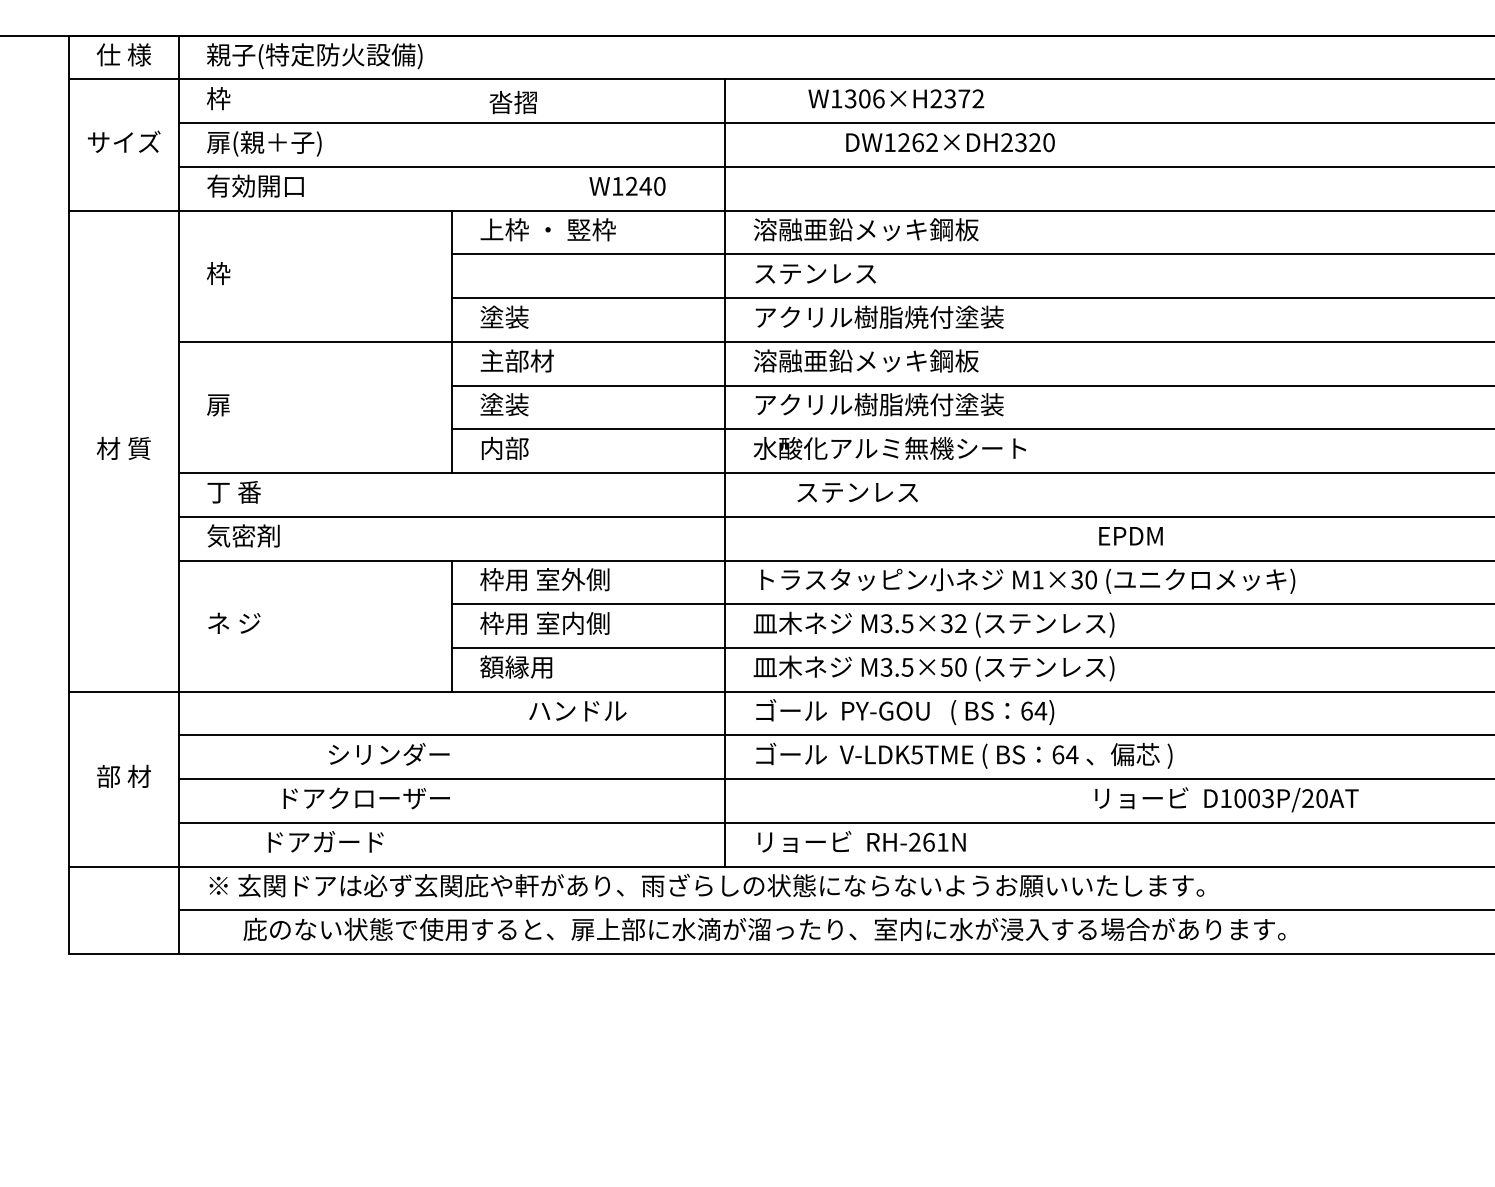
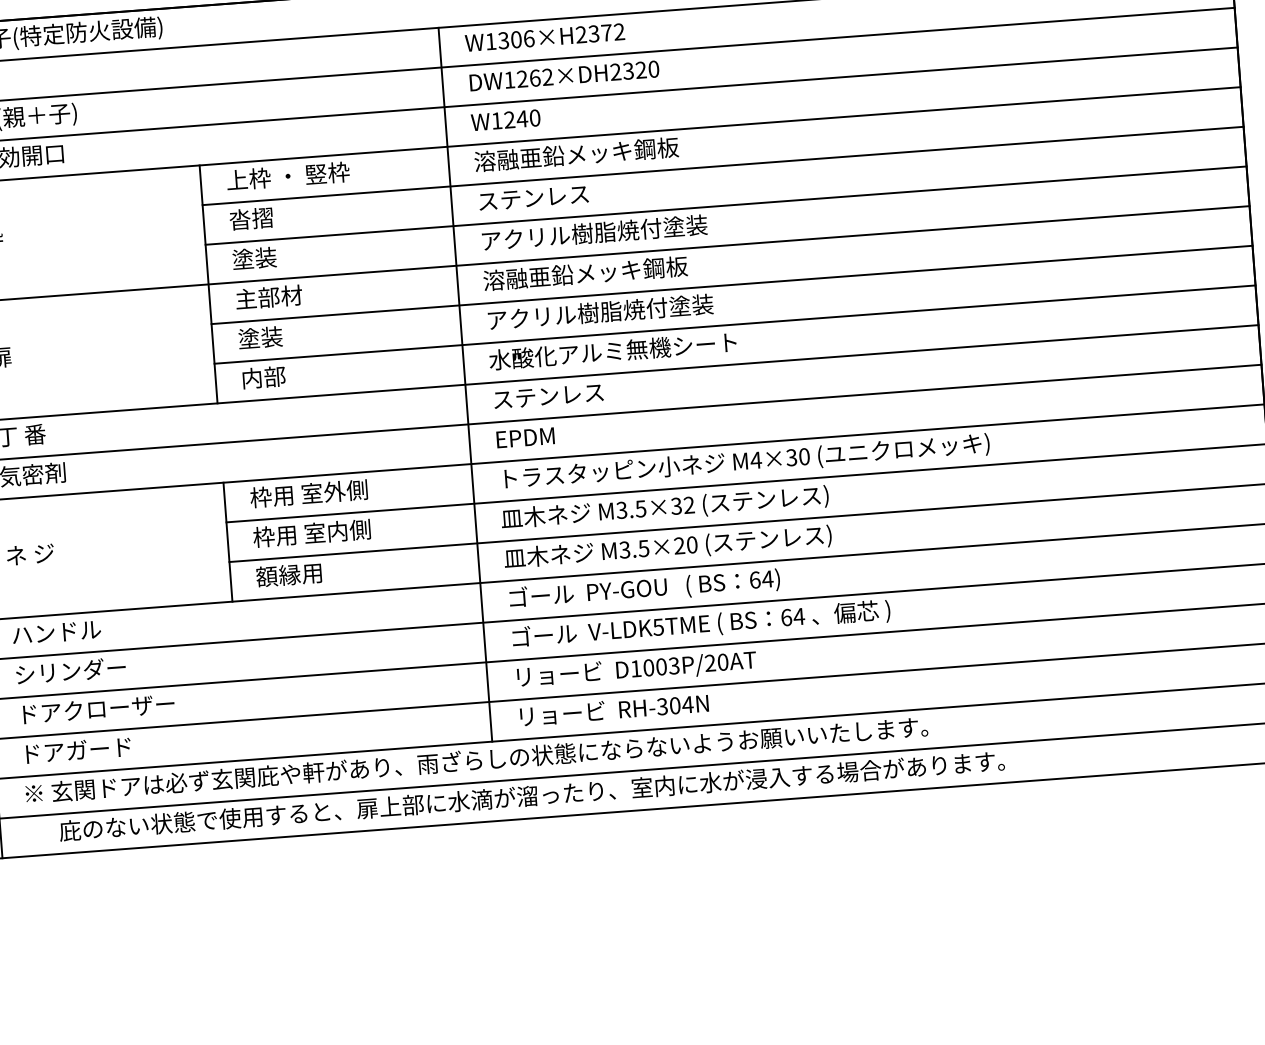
text: (896, 98) -> (545, 37), moved
text: (512, 102) -> (250, 218), moved
text: (950, 142) -> (564, 75), moved
text: (627, 185) -> (505, 119), moved
text: (857, 492) -> (548, 396), moved
text: (1130, 536) -> (525, 438), moved
text: (1037, 579) -> (755, 460), M1×30 -> M4×30
text: (946, 666) -> (679, 545), M3.5×50 -> M3.5×20
text: (577, 711) -> (56, 632), moved
text: (389, 754) -> (71, 671), moved
text: (366, 798) -> (98, 709), moved
text: (1226, 799) -> (636, 669), moved
text: (325, 841) -> (78, 749), moved
text: (929, 841) -> (675, 704), RH-261N -> RH-304N

